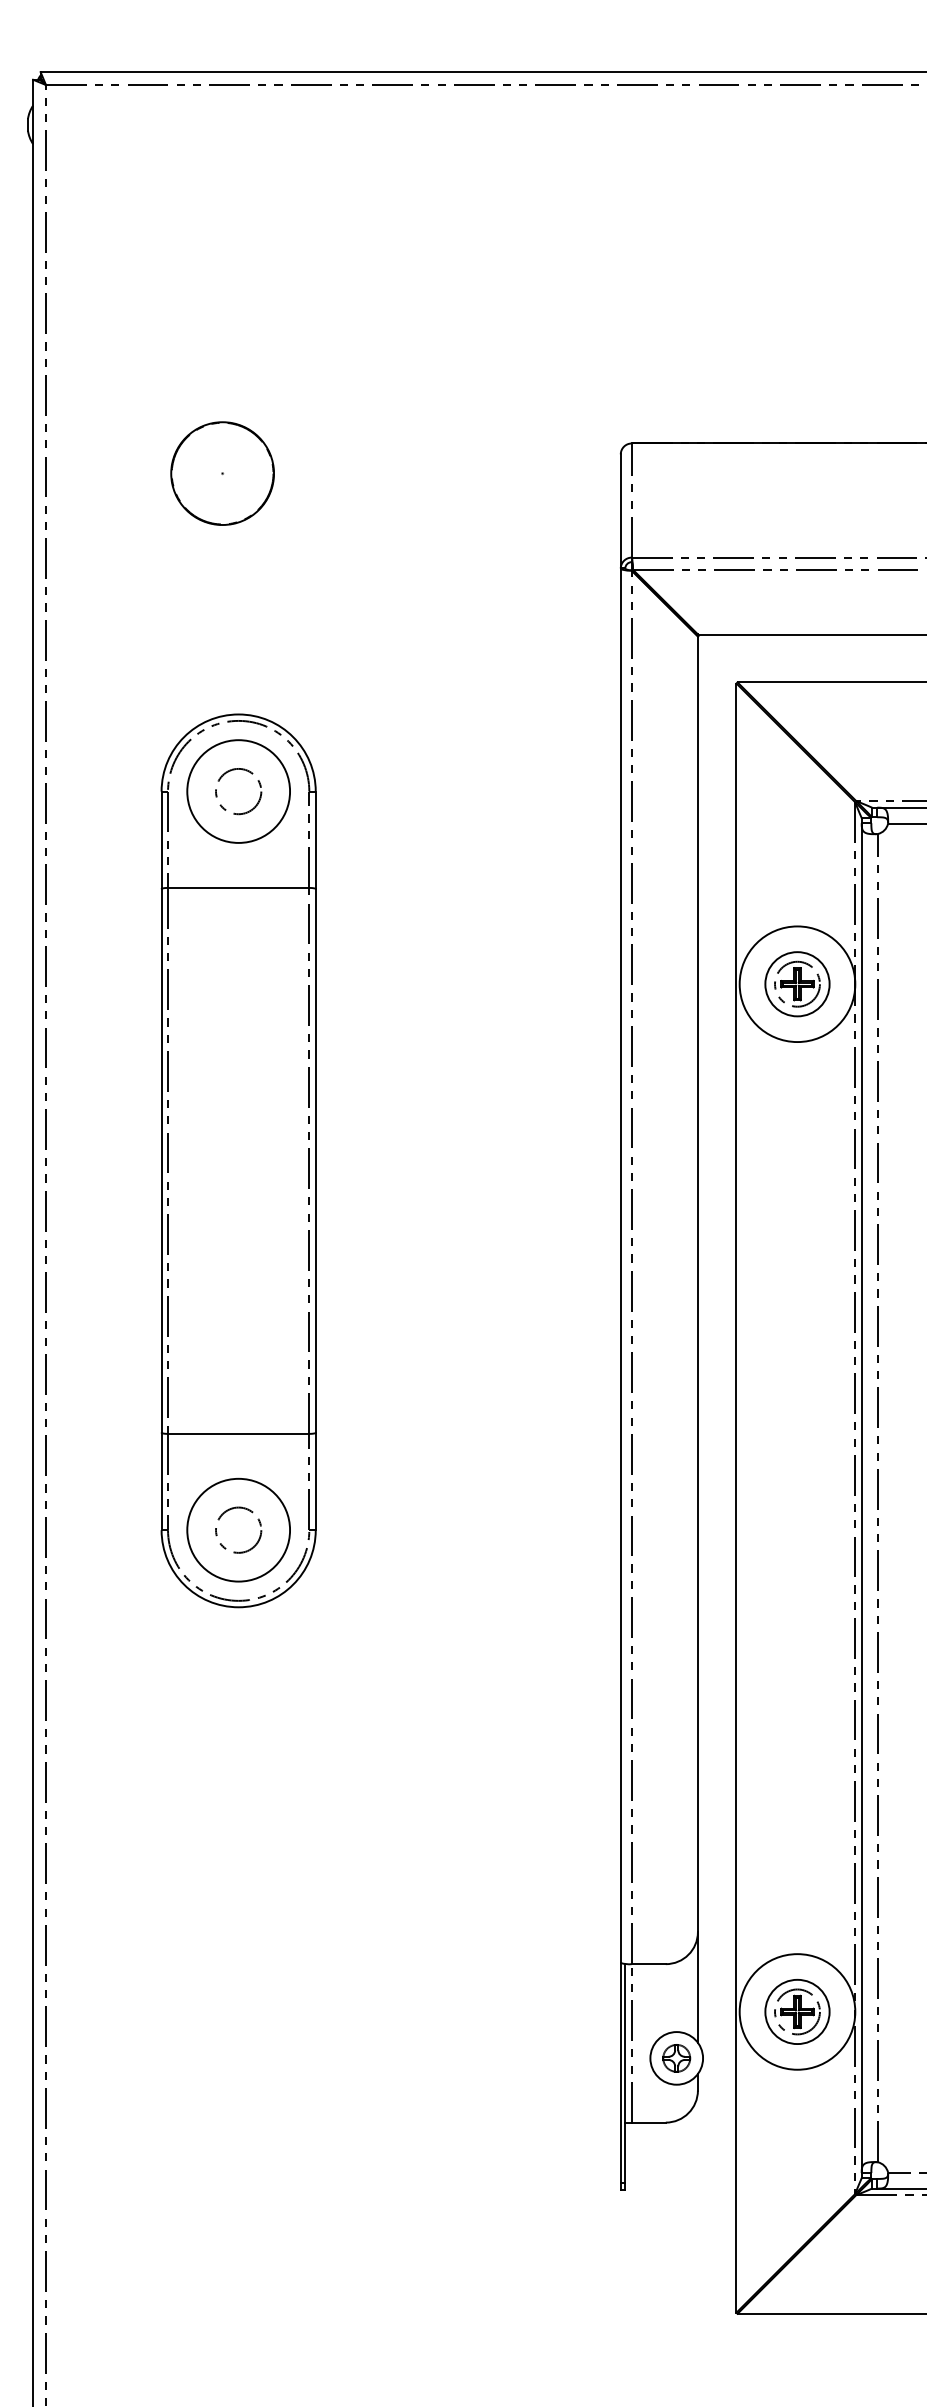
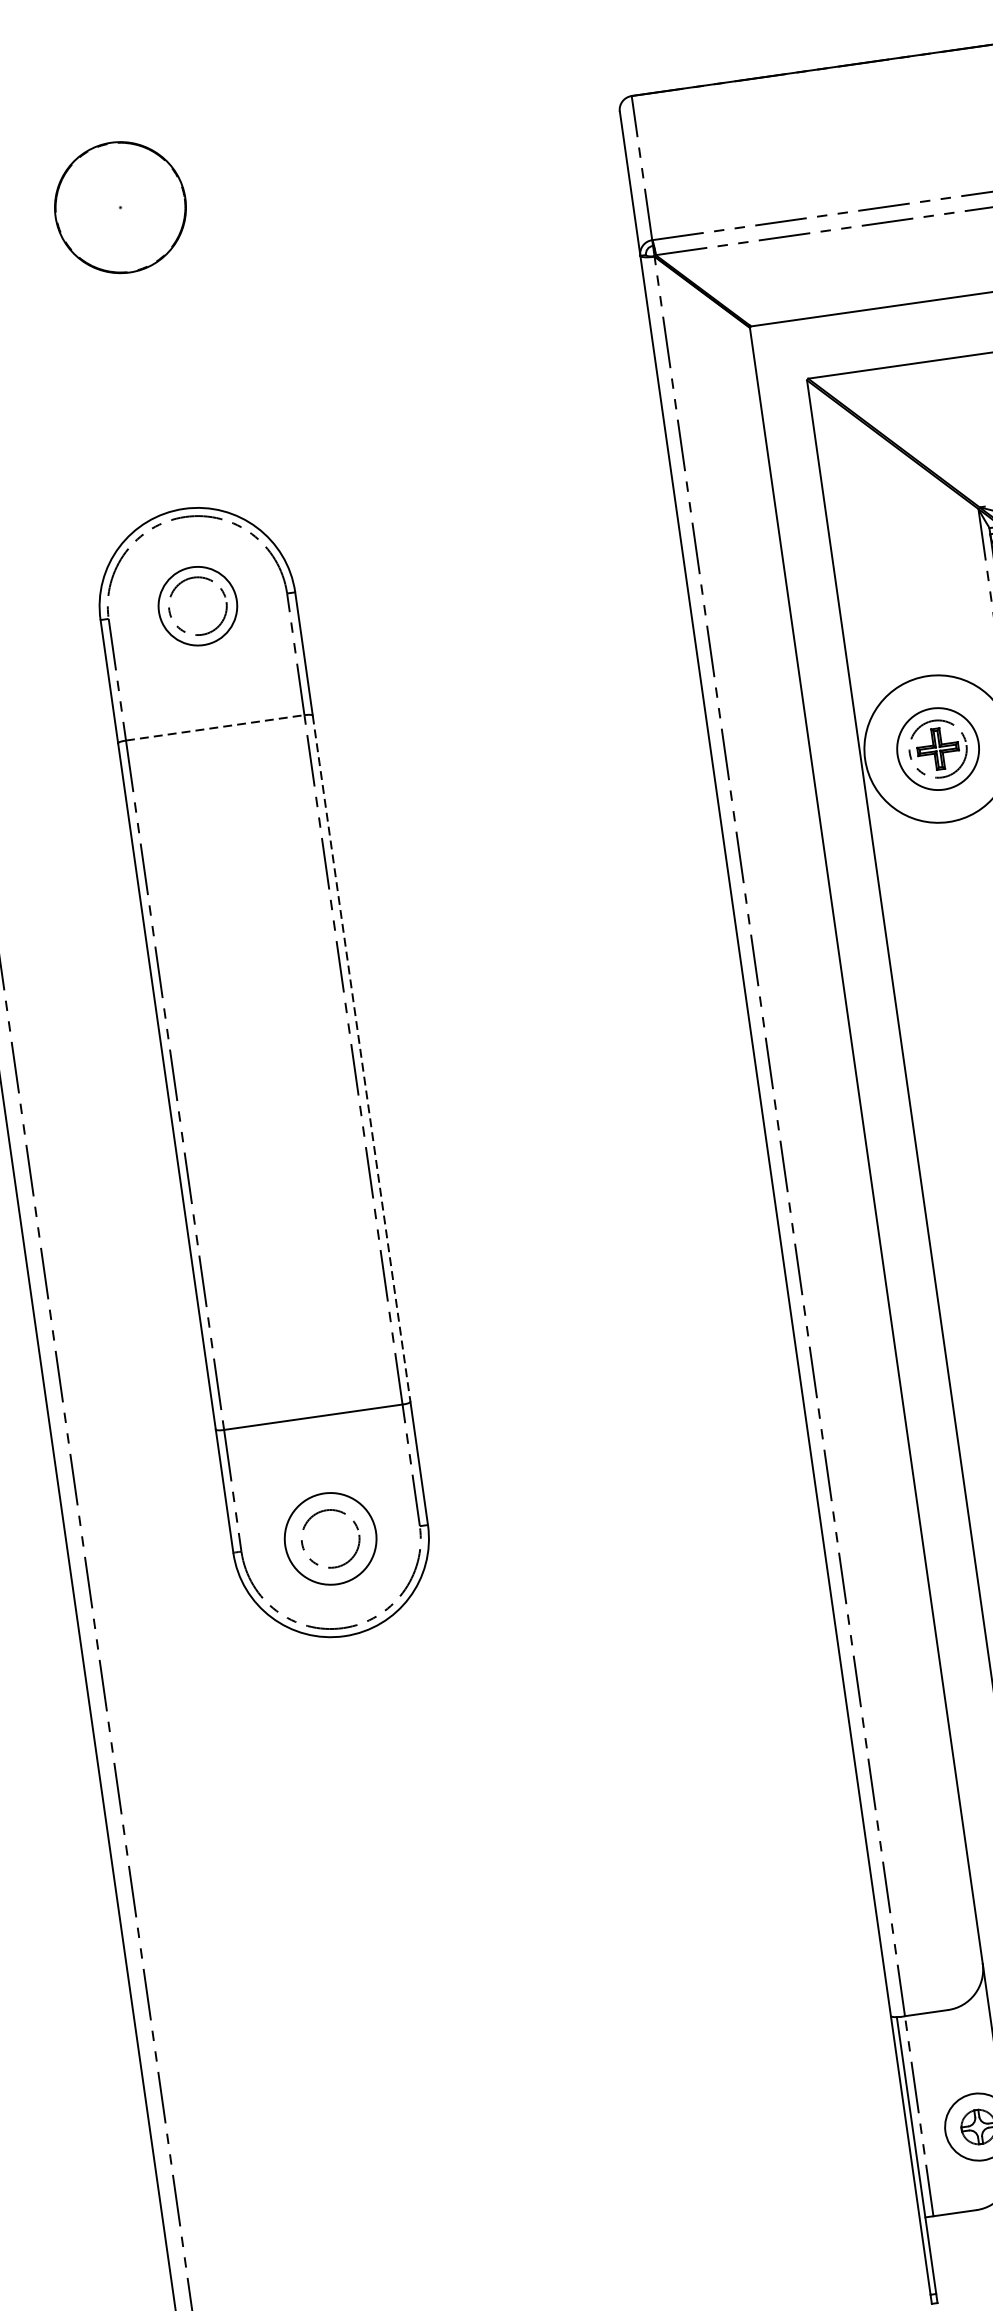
circle: (238, 791) -> (197, 606), size x0.6
line: (238, 887) -> (214, 727), solid -> dashed
line: (315, 1160) -> (361, 1058), solid -> dashed
circle: (238, 1529) -> (330, 1538), size x0.7

